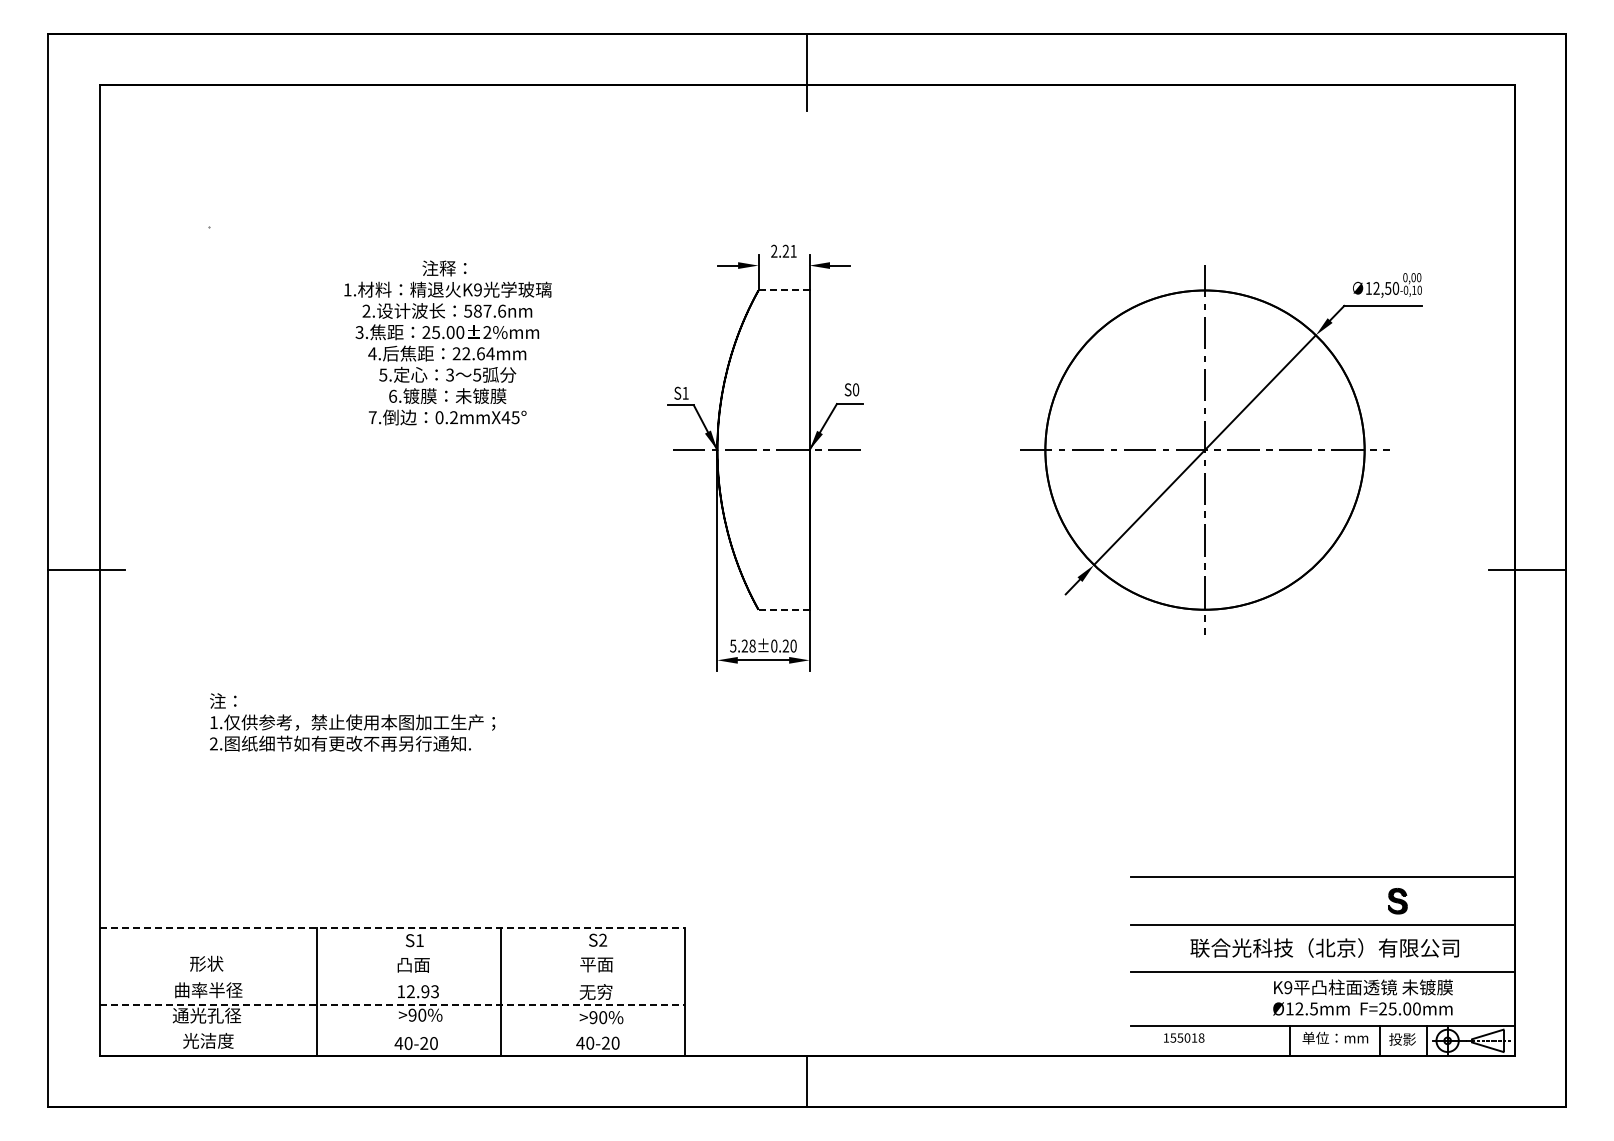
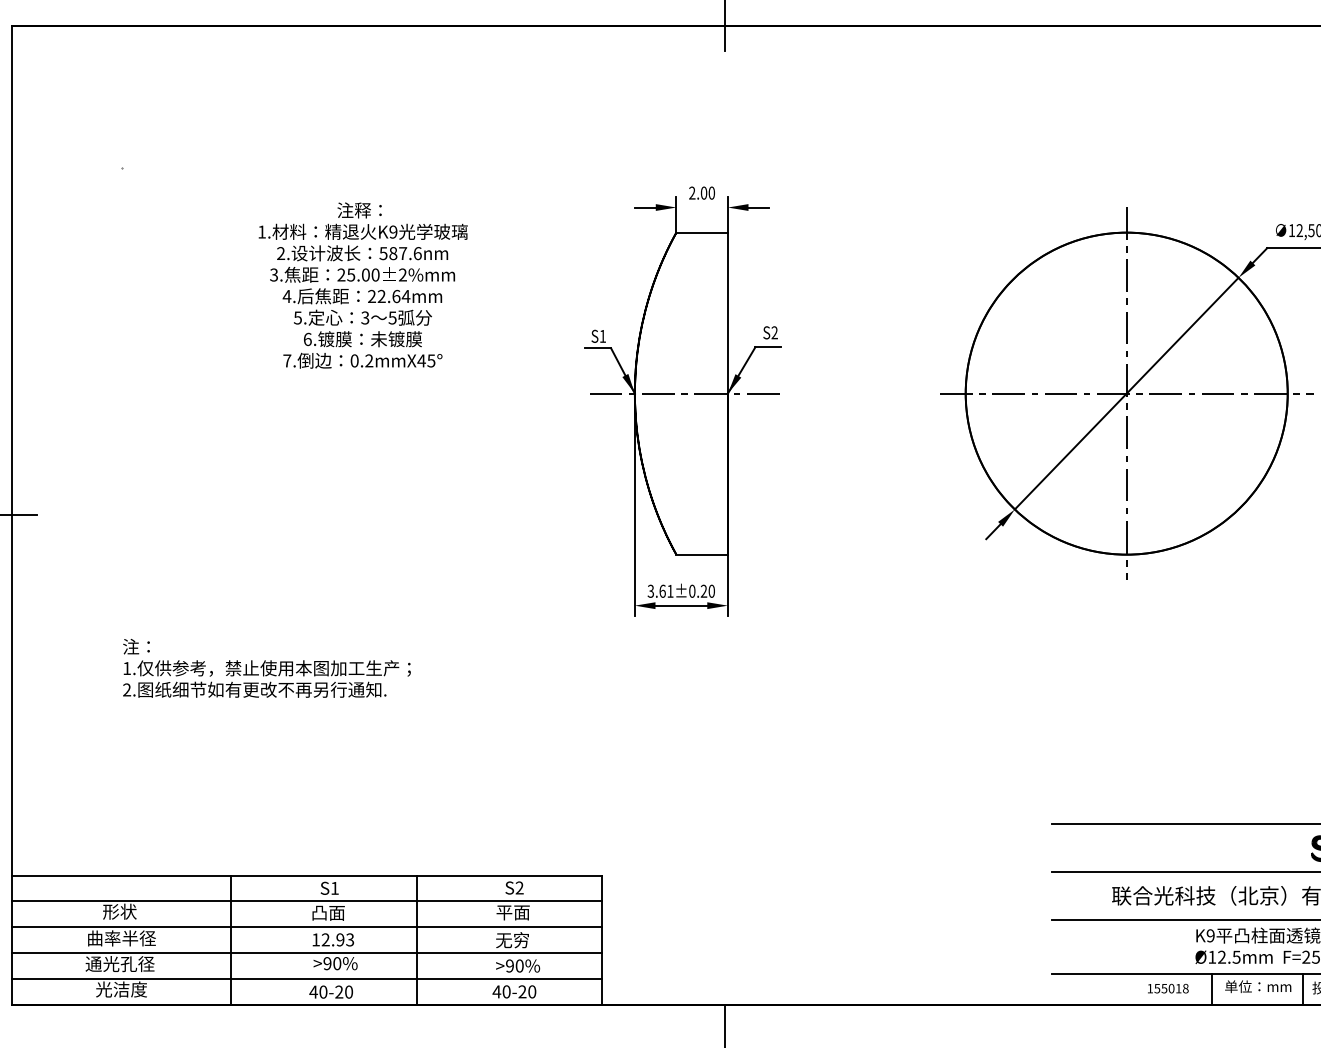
text: (789, 250) -> (707, 192), 2.21 -> 2.00
line: (784, 290) -> (702, 232), dashed -> solid
text: (855, 389) -> (774, 332), S0 -> S2
line: (784, 609) -> (702, 554), dashed -> solid
text: (742, 645) -> (660, 590), 5.28±0.20 -> 3.61±0.20
line: (392, 928) -> (307, 876), dashed -> solid
line: (392, 953) -> (307, 901), added
line: (392, 979) -> (307, 927), added
line: (392, 1004) -> (307, 952), dashed -> solid
line: (392, 1030) -> (307, 979), added
text: (1184, 1037) -> (1168, 988), moved

